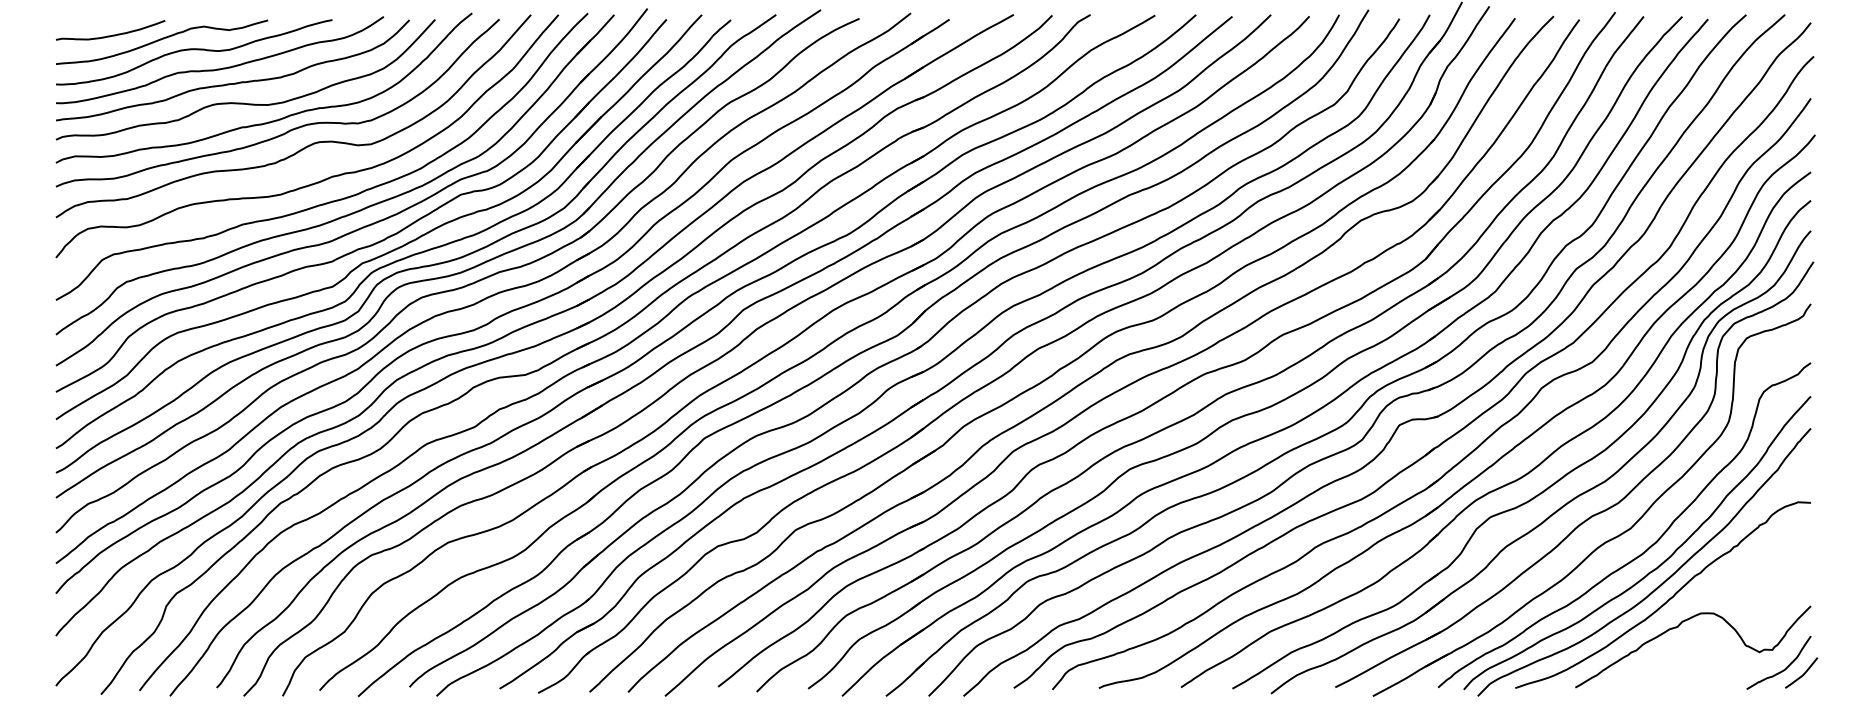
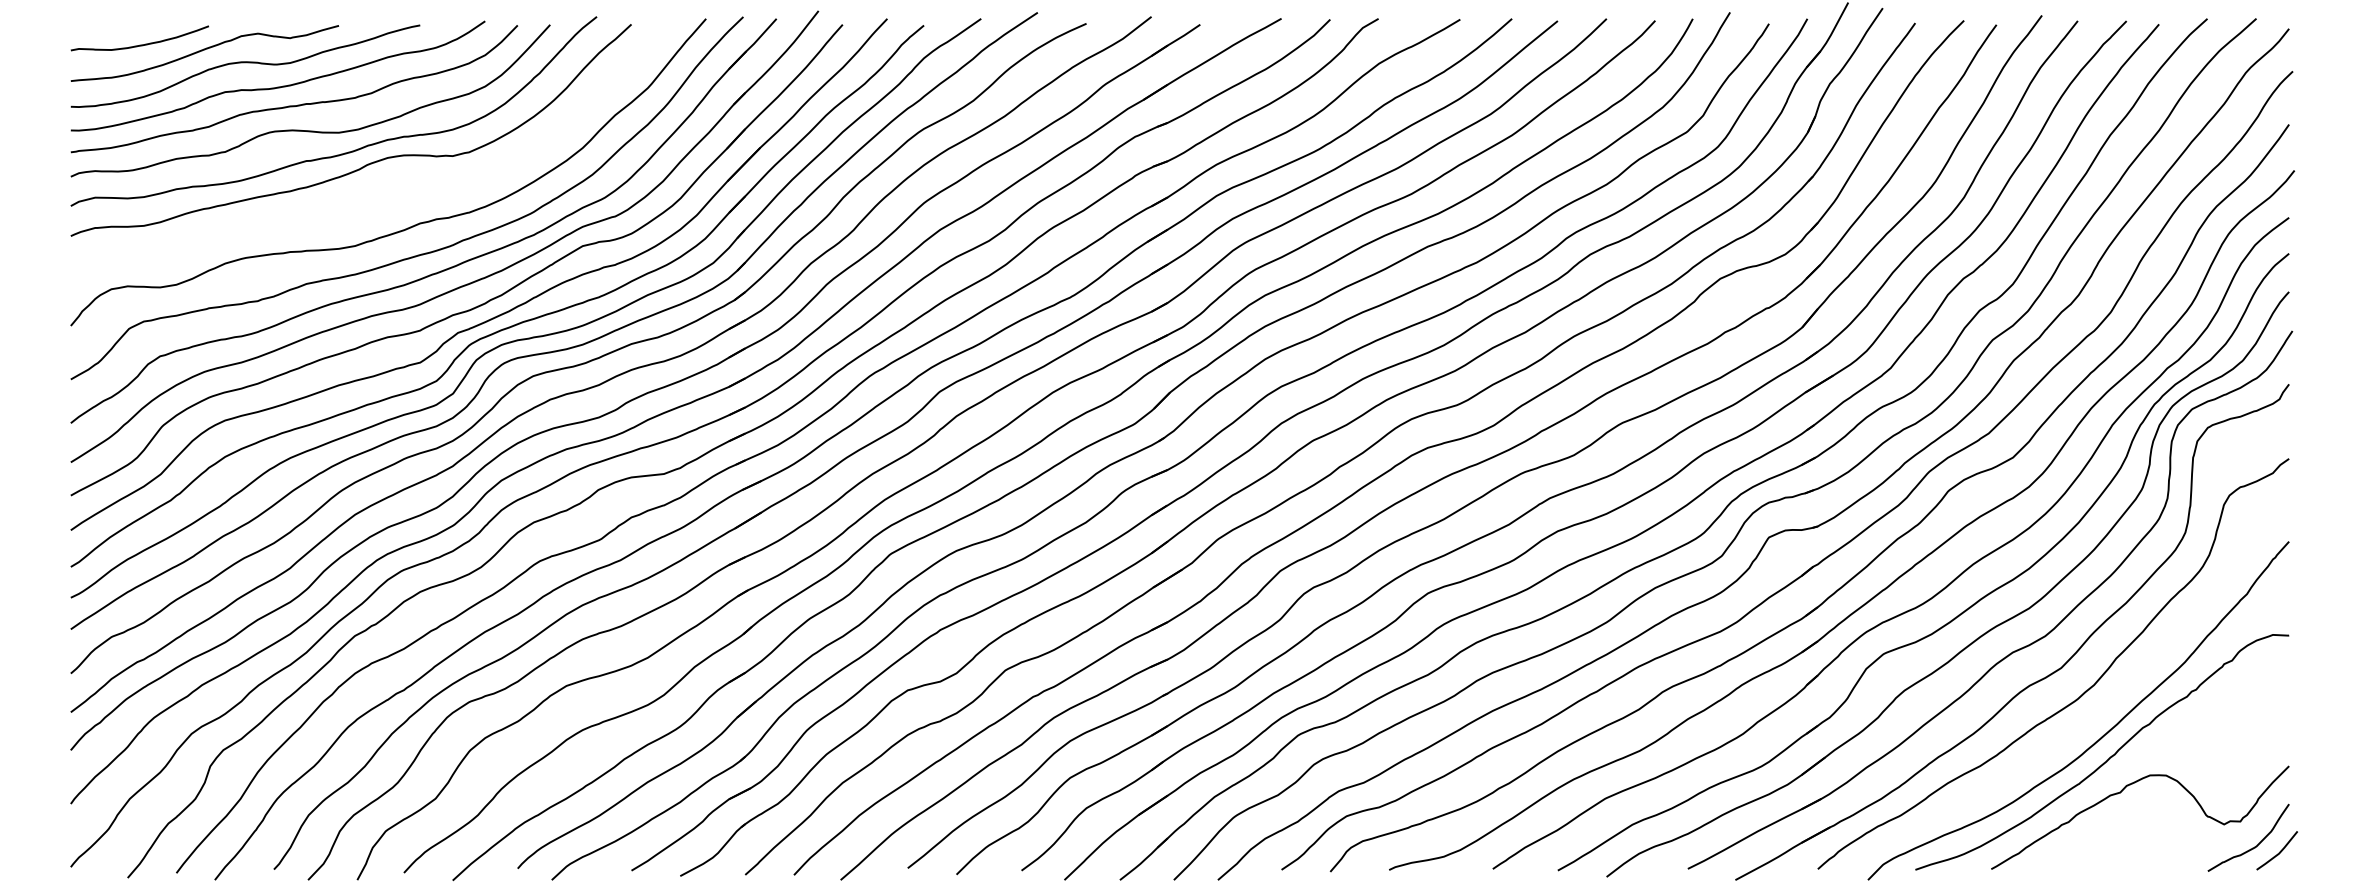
curve: (307, 145) -> (388, 183), removed
curve: (1654, 568) -> (2091, 718), removed

